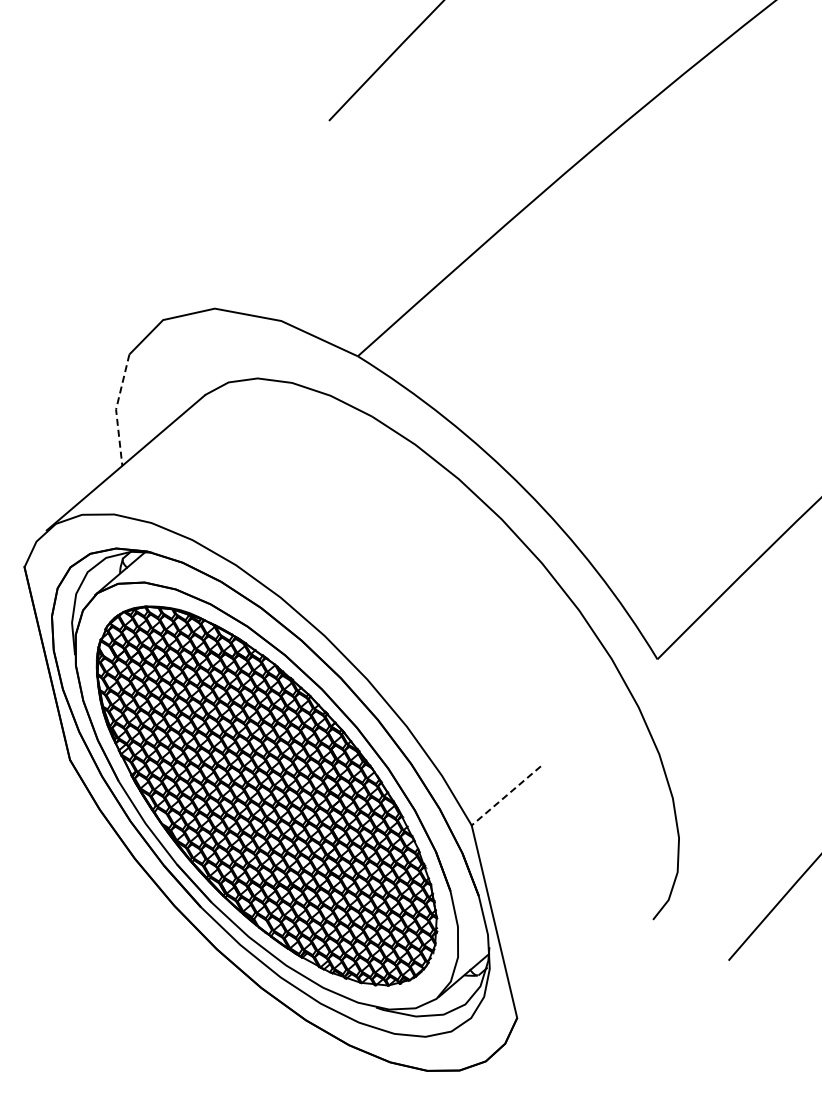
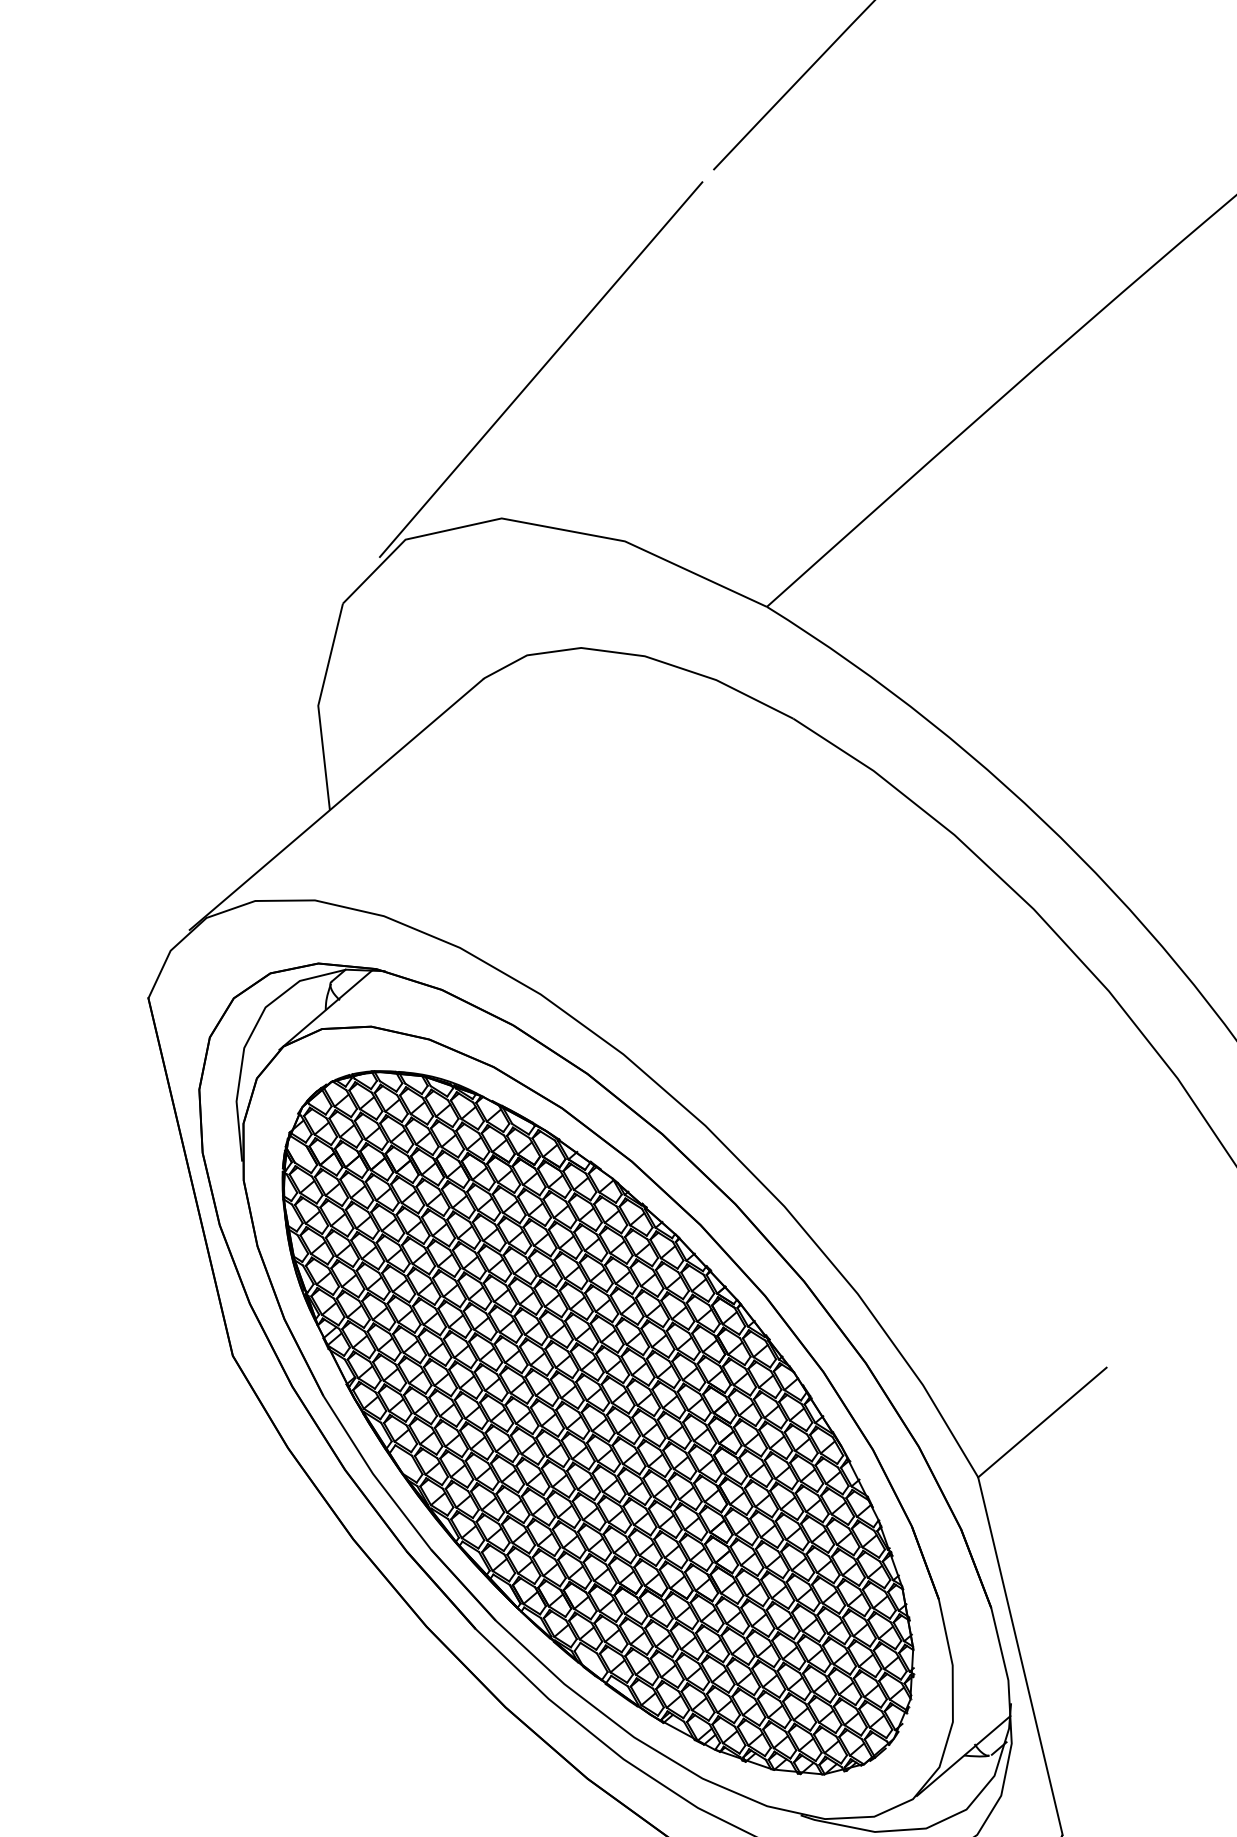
line: (236, 228) -> (541, 369), added
line: (116, 409) -> (319, 705), dashed -> solid
line: (505, 796) -> (1040, 1423), dashed -> solid

